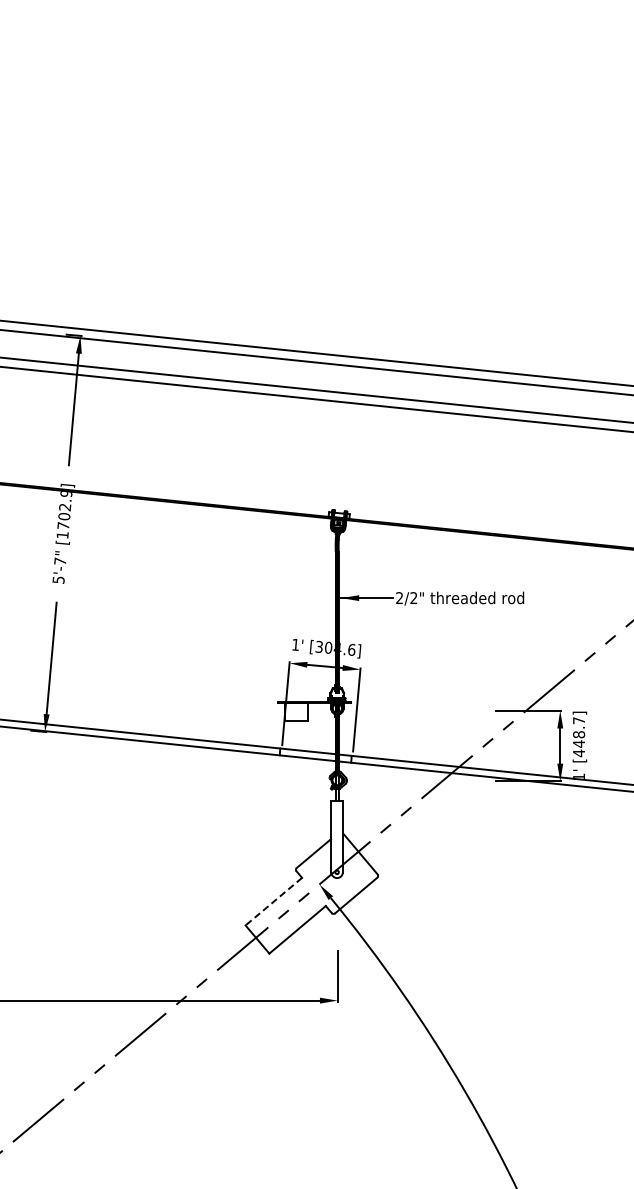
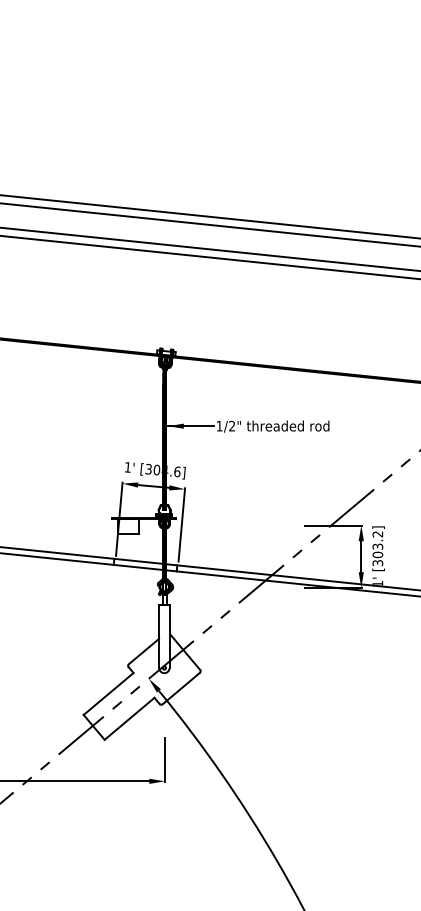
text: (399, 597) -> (219, 425), 2/2" -> 1/2"
text: (579, 737) -> (378, 549), [448.7] -> [303.2]
line: (273, 901) -> (108, 693), dashed -> solid

